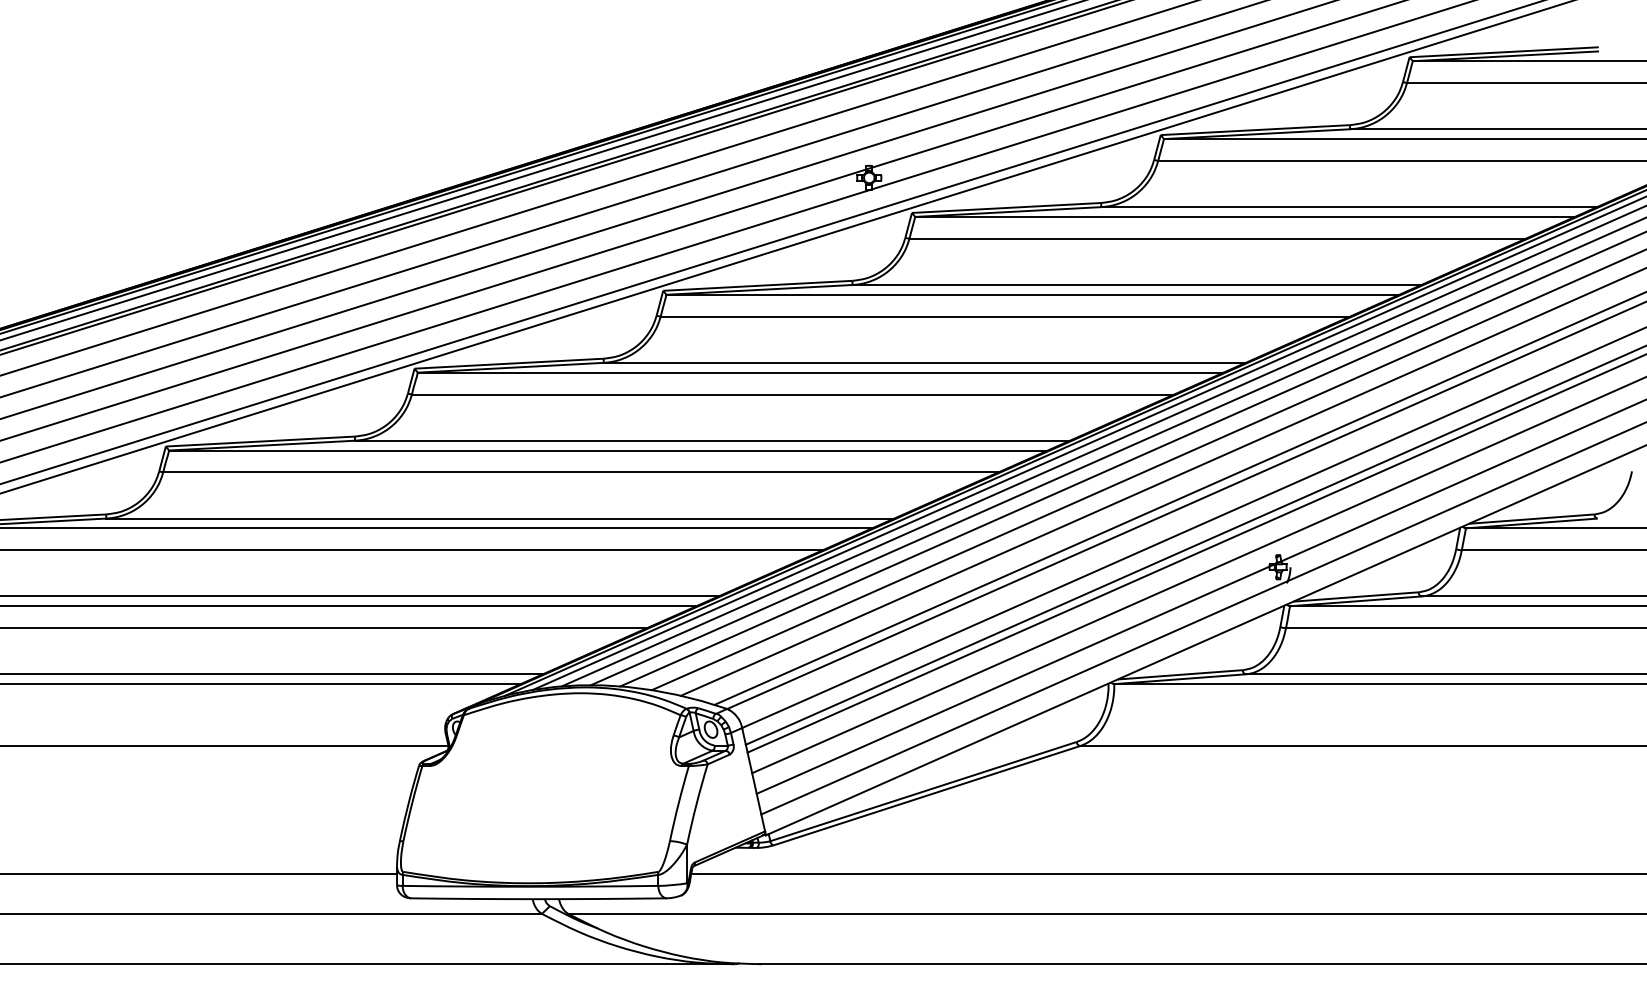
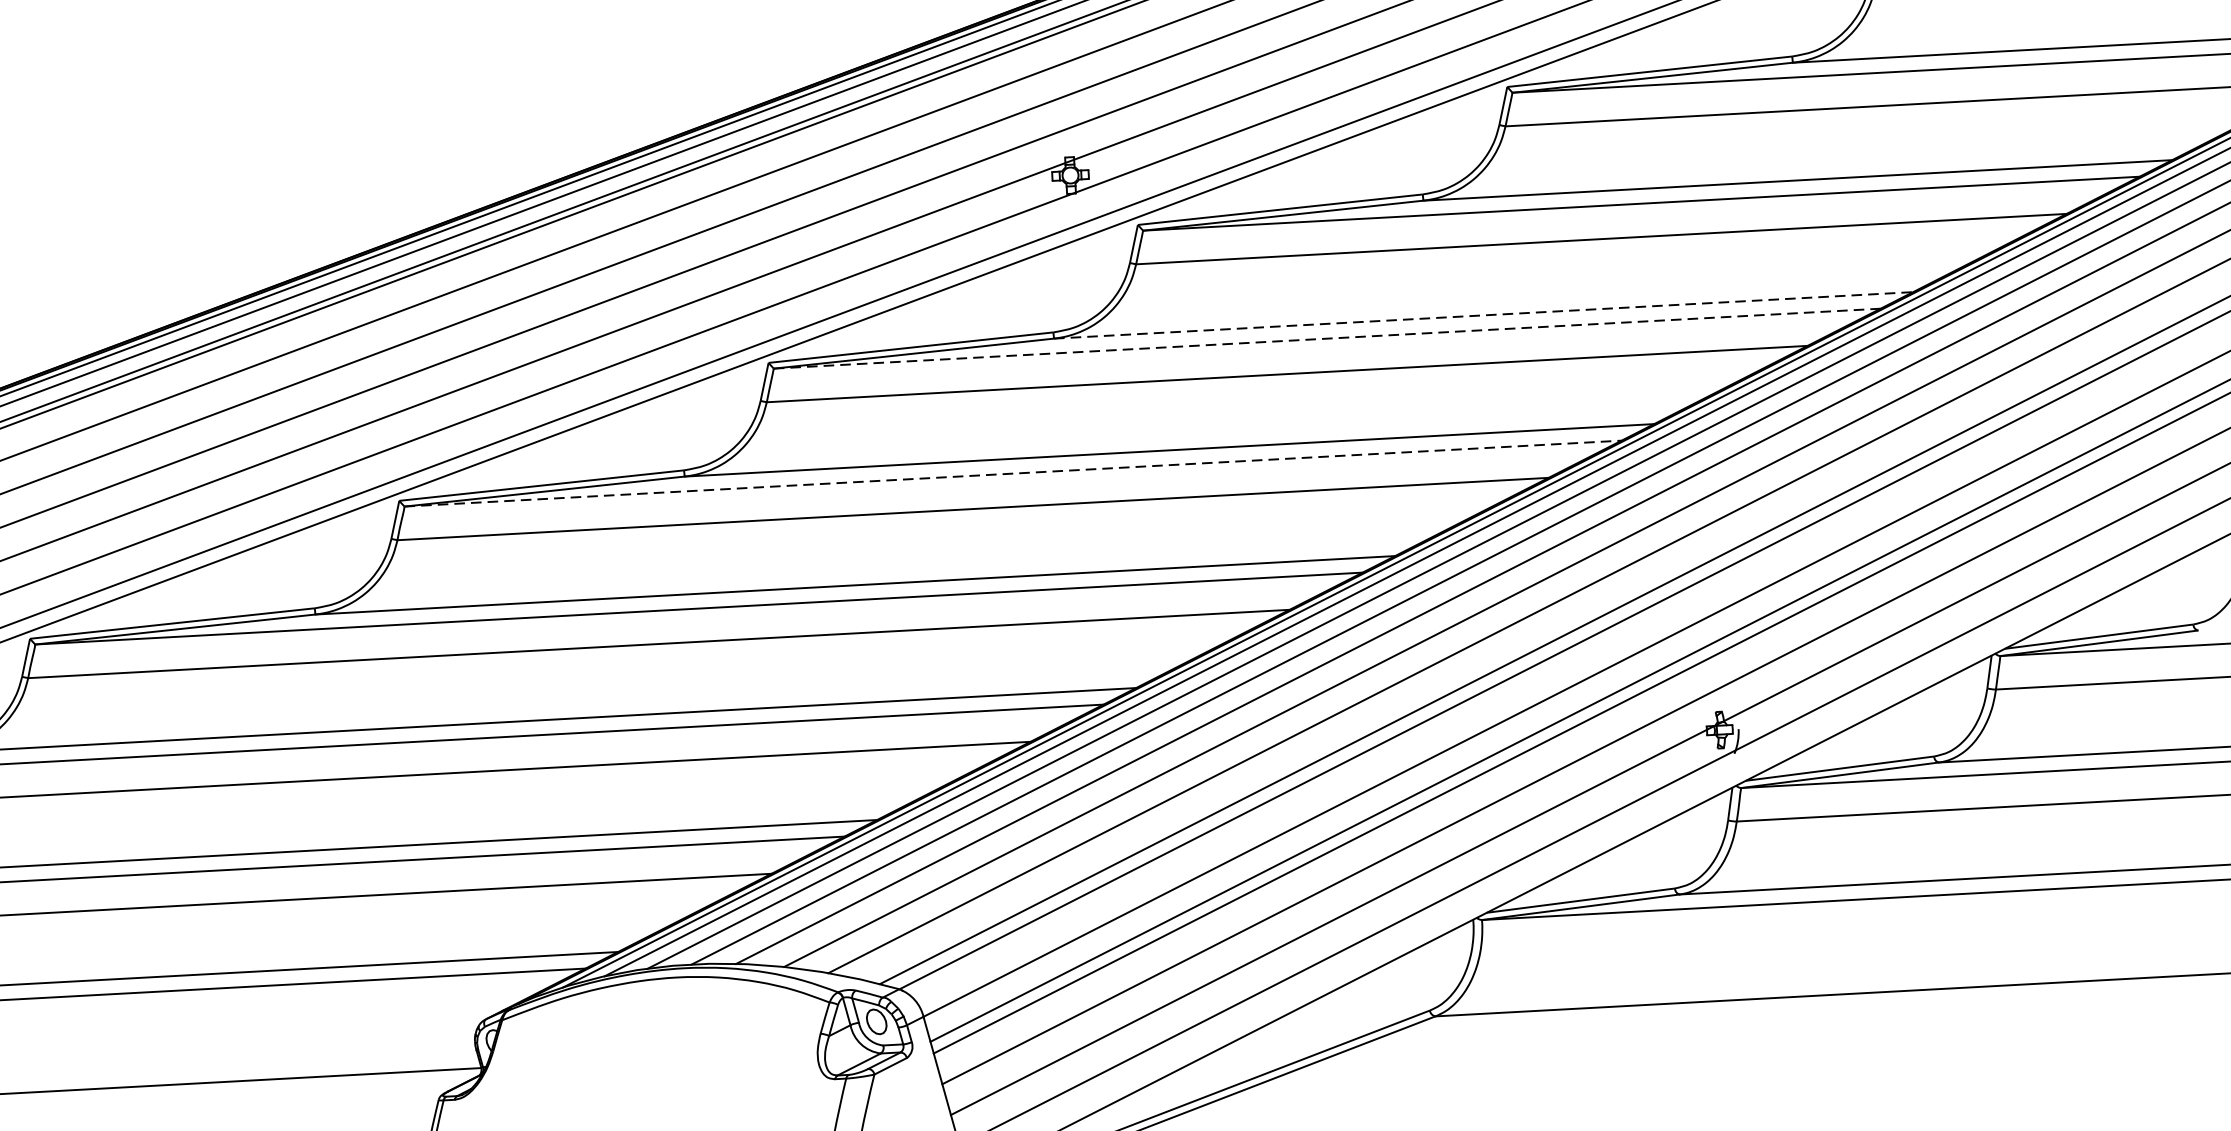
line: (1137, 285) -> (1484, 316), solid -> dashed
line: (1033, 294) -> (1328, 338), solid -> dashed
line: (820, 372) -> (1012, 473), solid -> dashed

